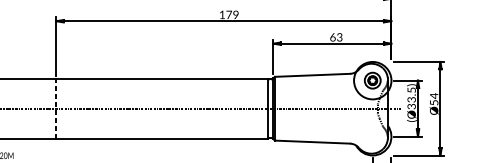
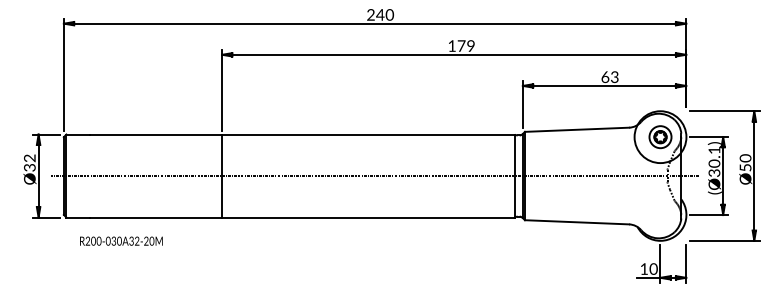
text: (411, 94) -> (714, 156), (Ø33.5) -> (Ø30.1)
text: (434, 96) -> (745, 158), Ø54 -> Ø50
line: (56, 108) -> (222, 175), dashed -> solid

